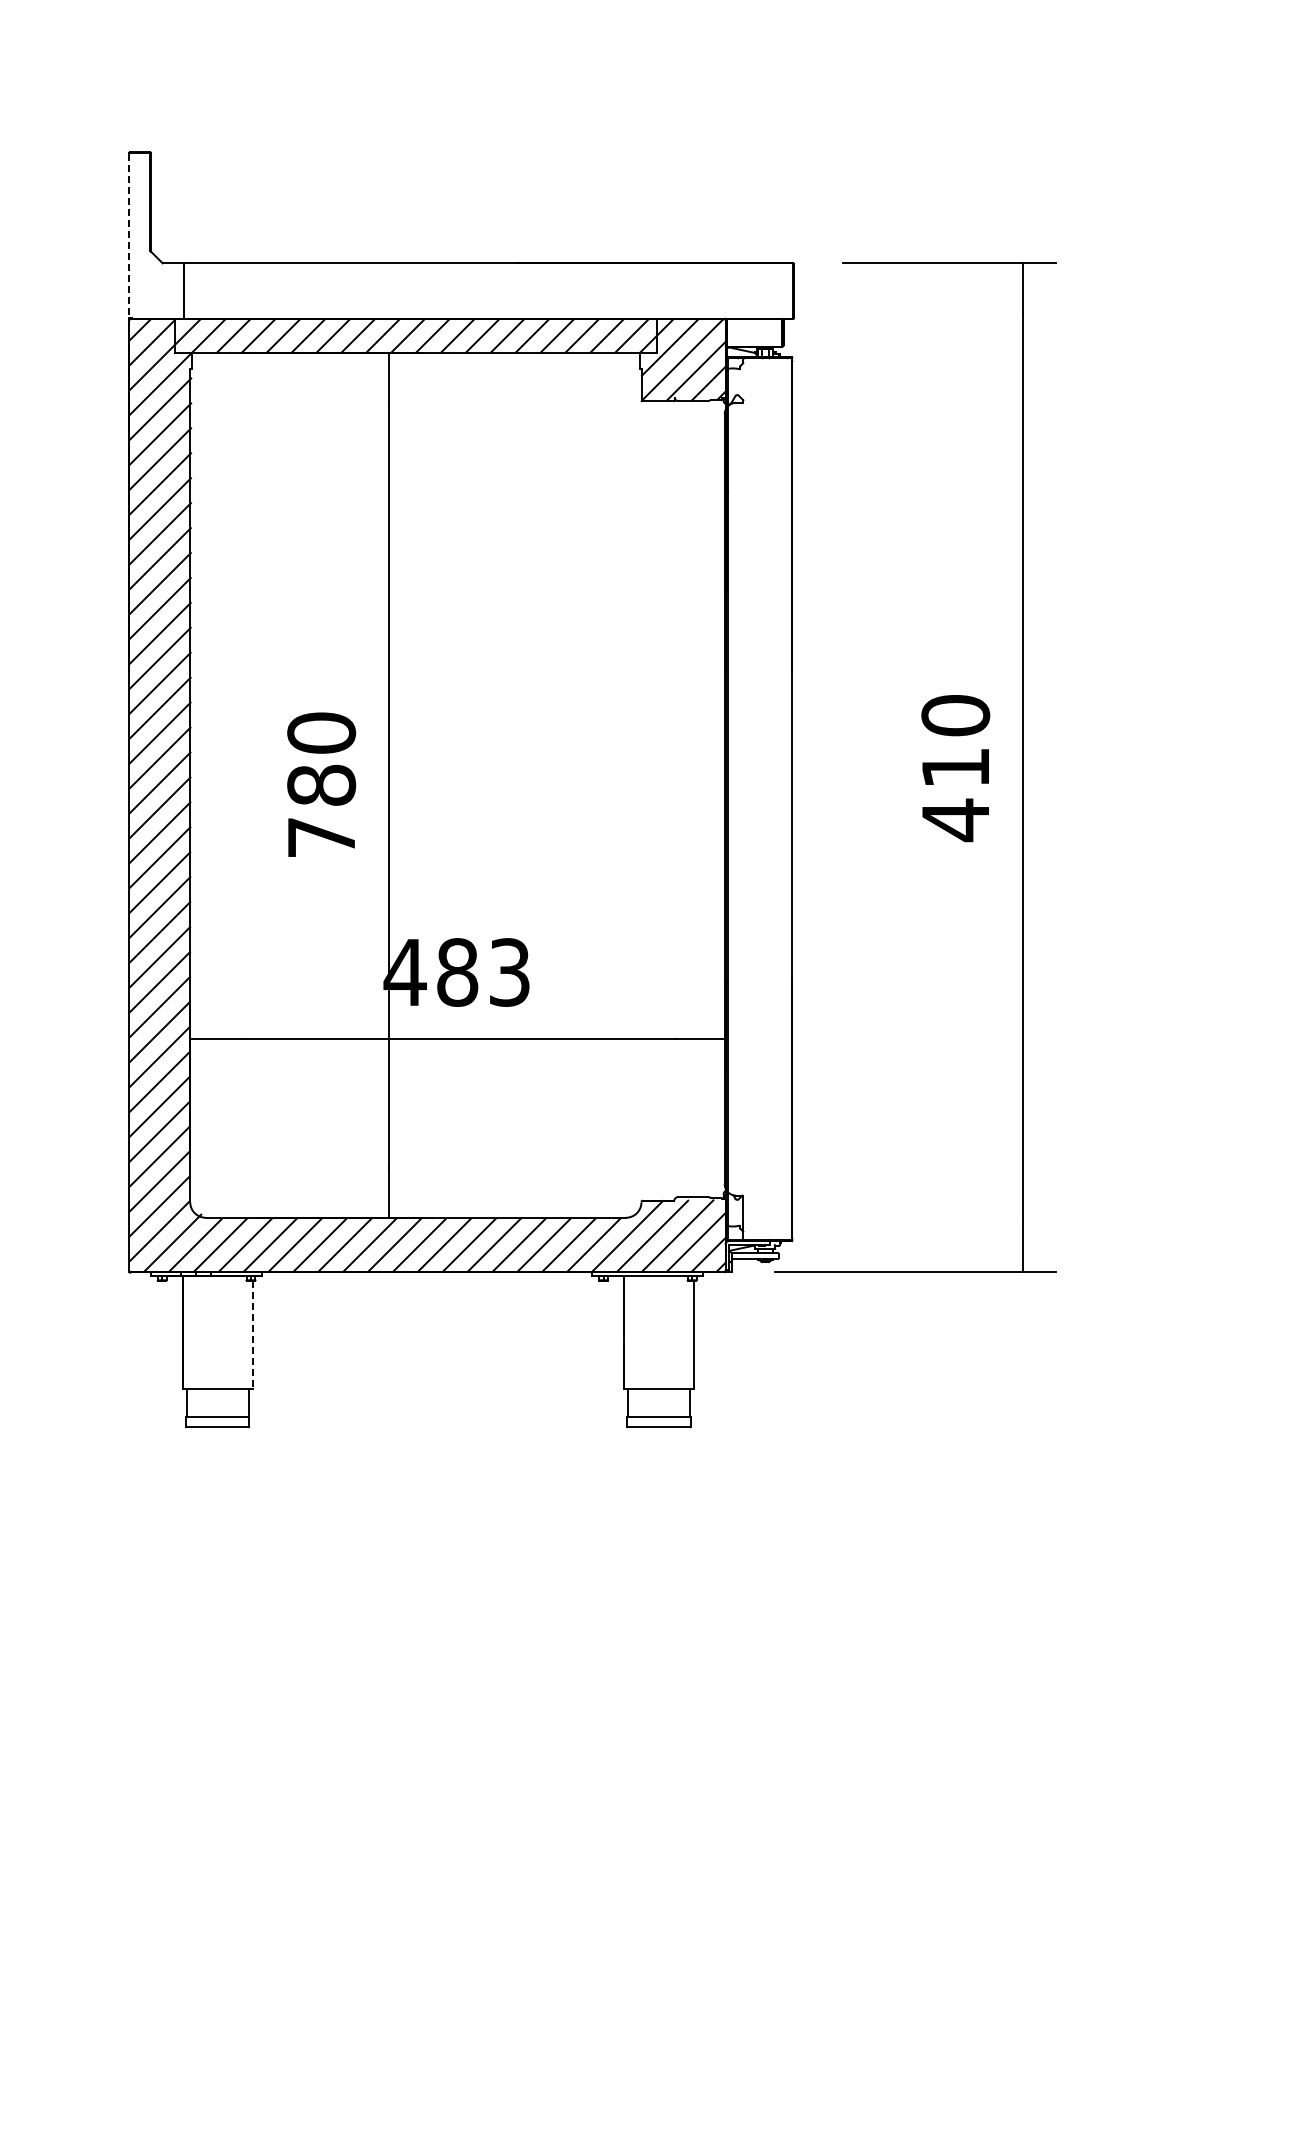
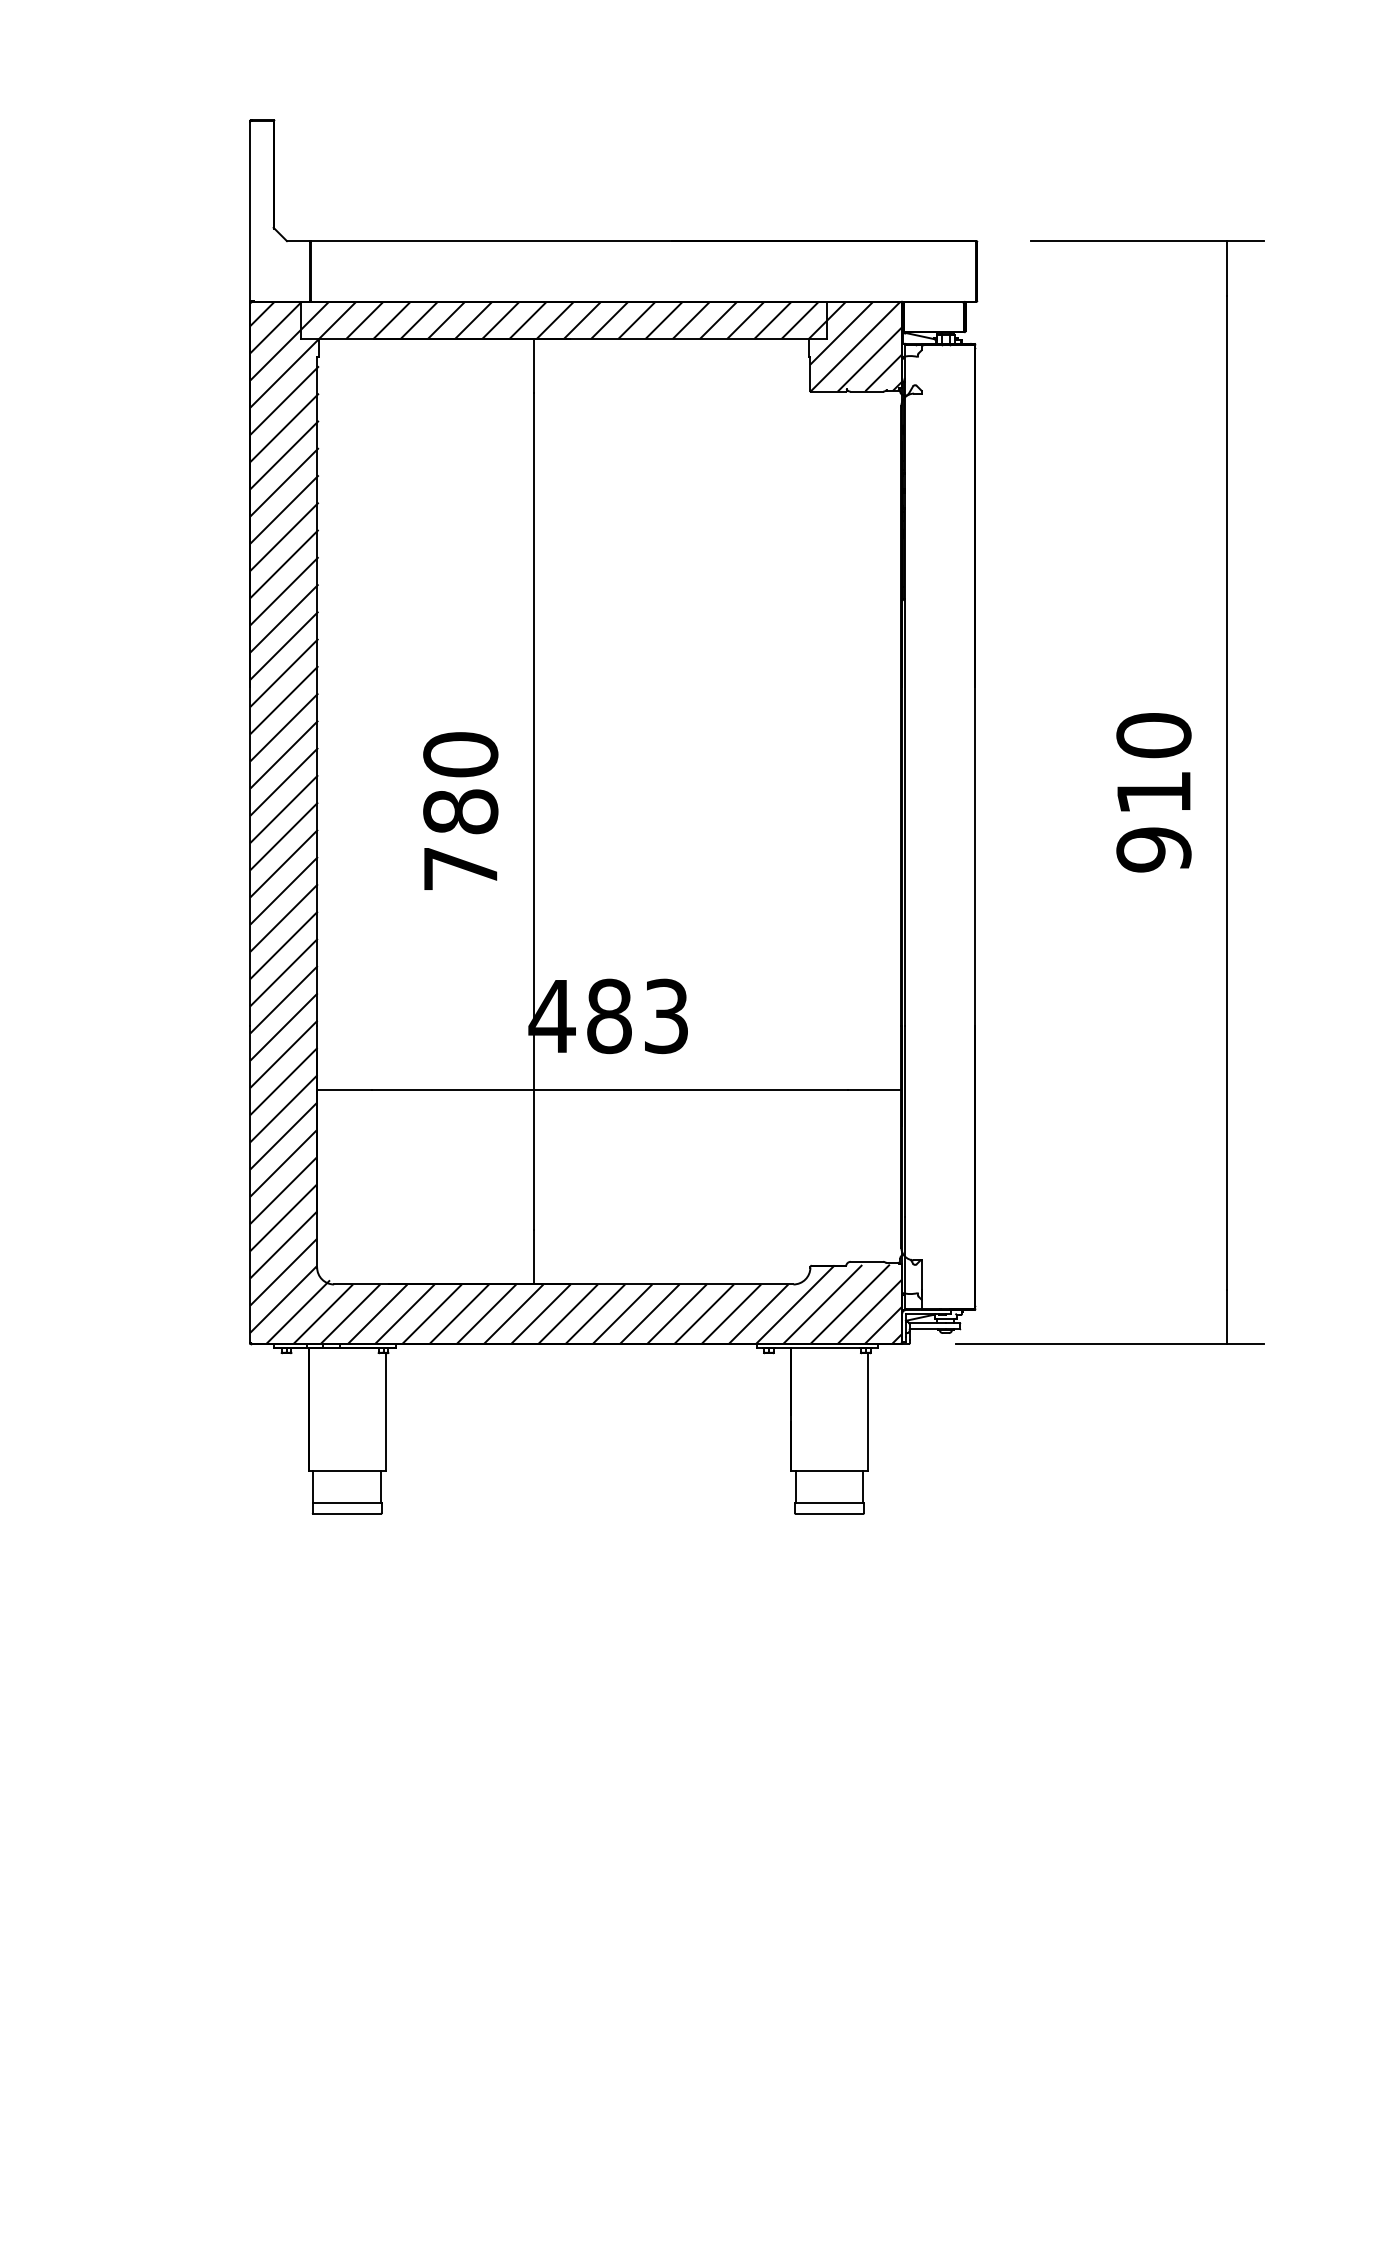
line: (129, 236) -> (250, 211), dashed -> solid
text: (955, 820) -> (1153, 850), 410 -> 910
line: (252, 1335) -> (385, 1413), dashed -> solid

